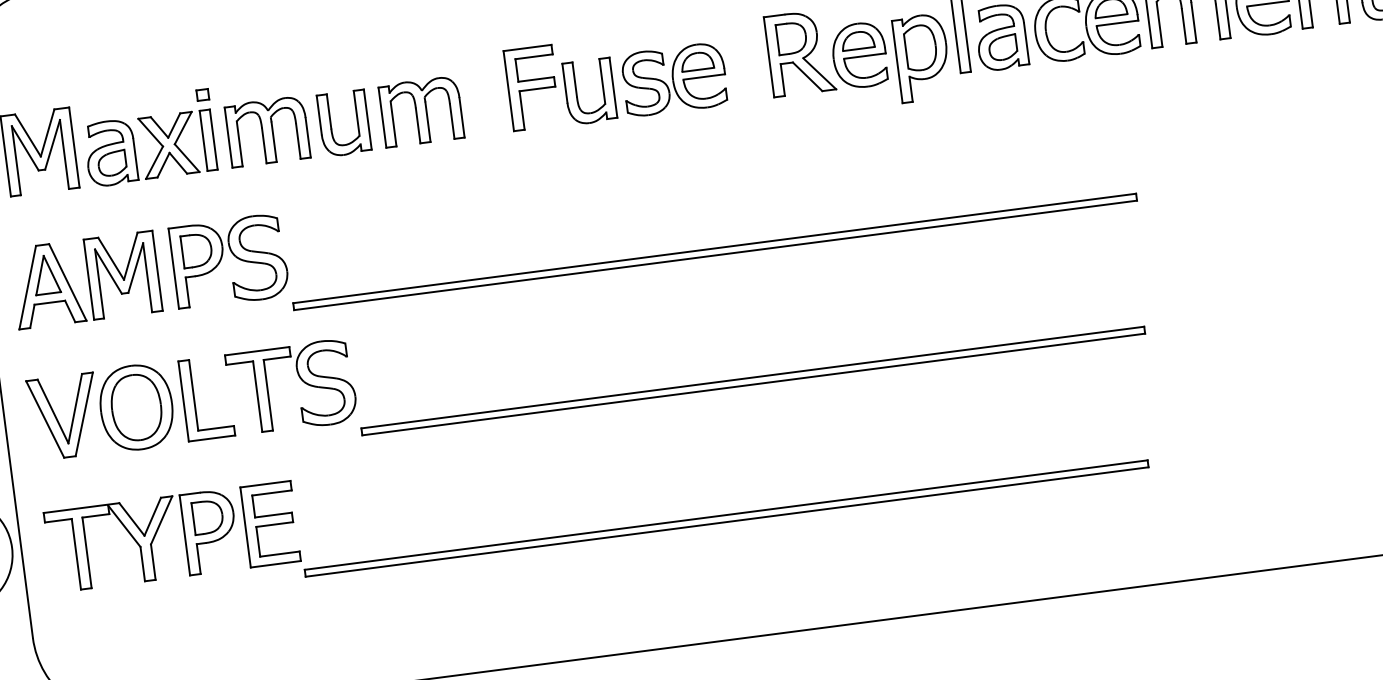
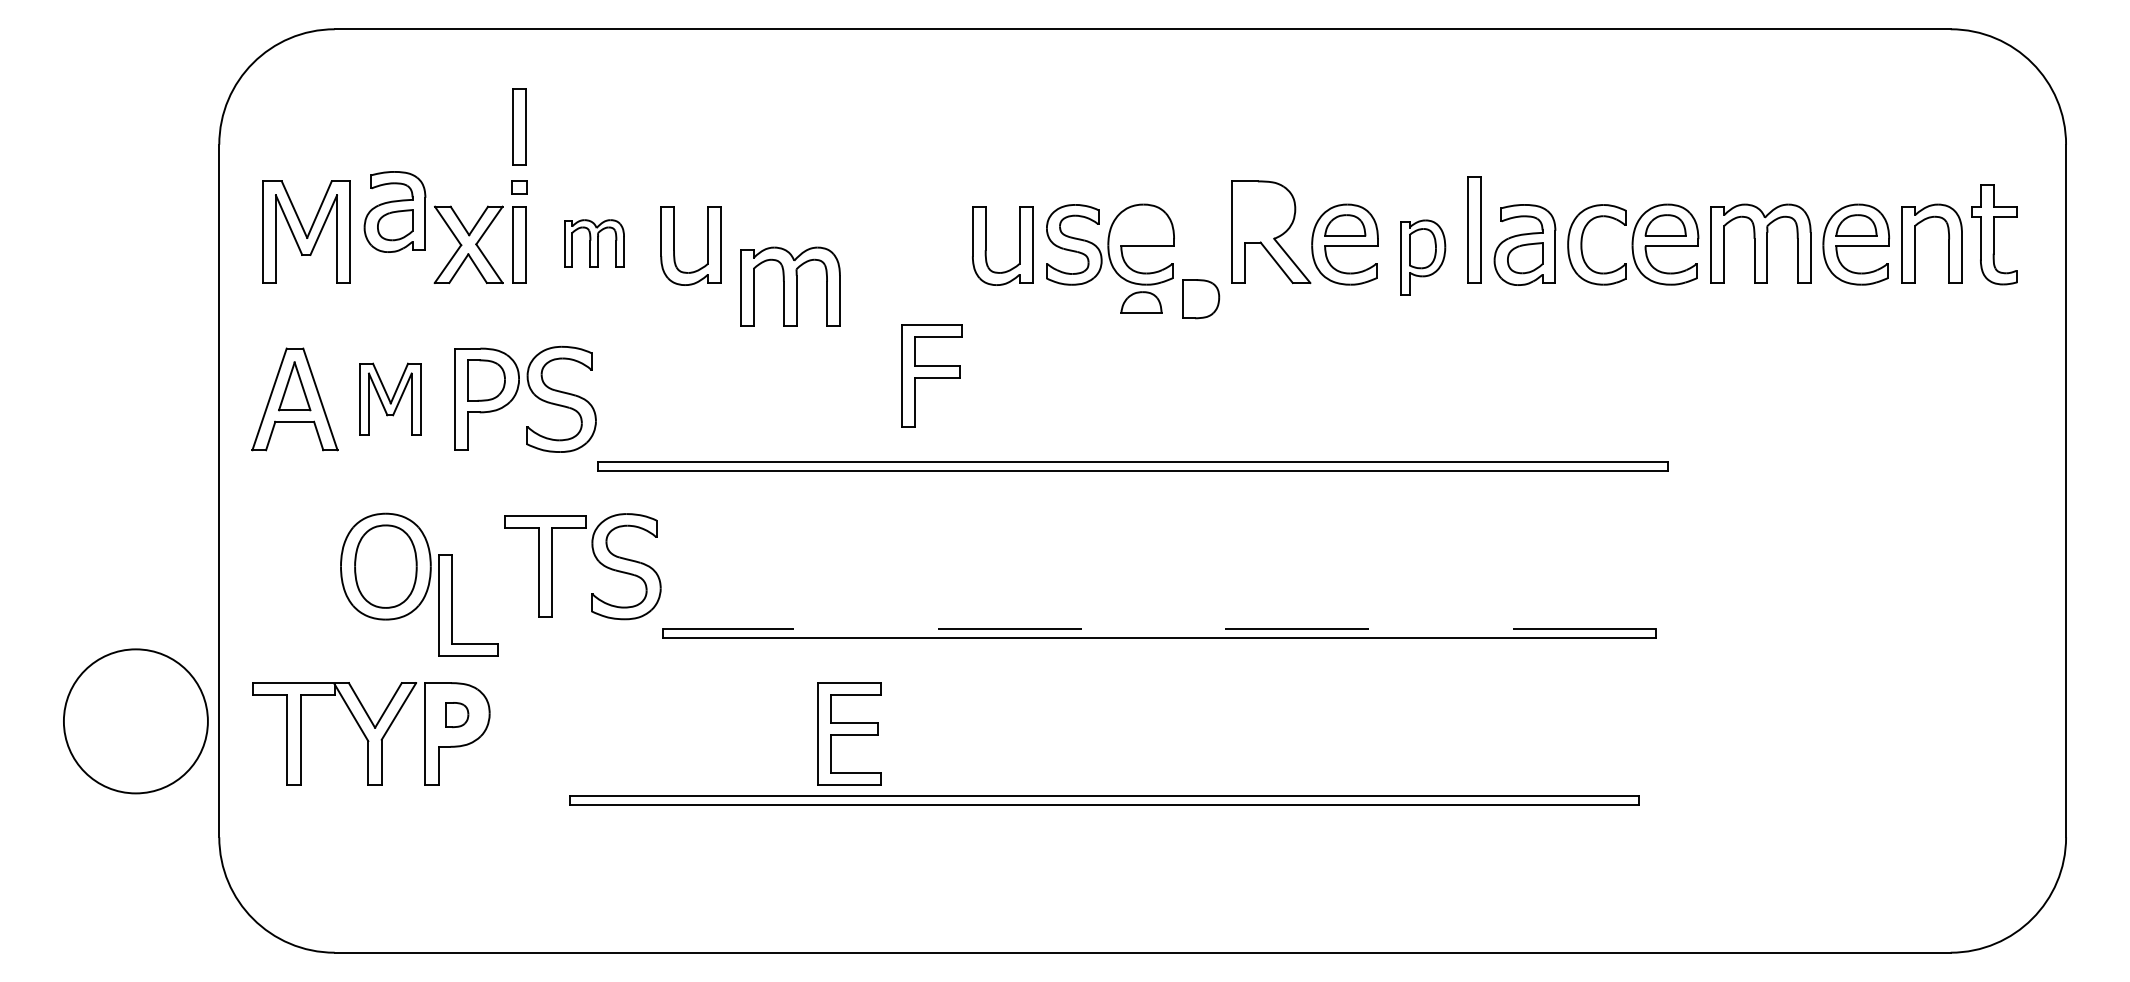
part: (792, 38) -> (1201, 299), moved
part: (196, 46) -> (519, 126), added
part: (922, 57) -> (1422, 257), size x0.7
part: (697, 61) -> (1141, 302), moved
part: (532, 87) -> (931, 375), moved
part: (421, 111) -> (790, 286), moved
part: (267, 131) -> (594, 243), size x0.6
part: (110, 152) -> (394, 211), moved
part: (122, 274) -> (390, 398), size x0.7
line: (752, 377) -> (1159, 629), solid -> dashed
part: (194, 399) -> (452, 605), moved
part: (58, 420) -> (286, 570), removed
part: (208, 516) -> (457, 714), size x0.6
part: (270, 523) -> (849, 733), moved

